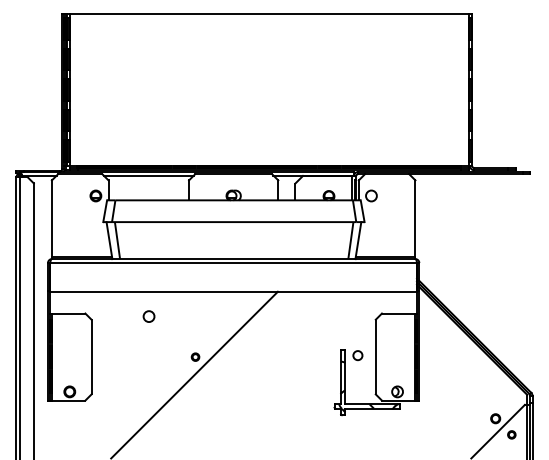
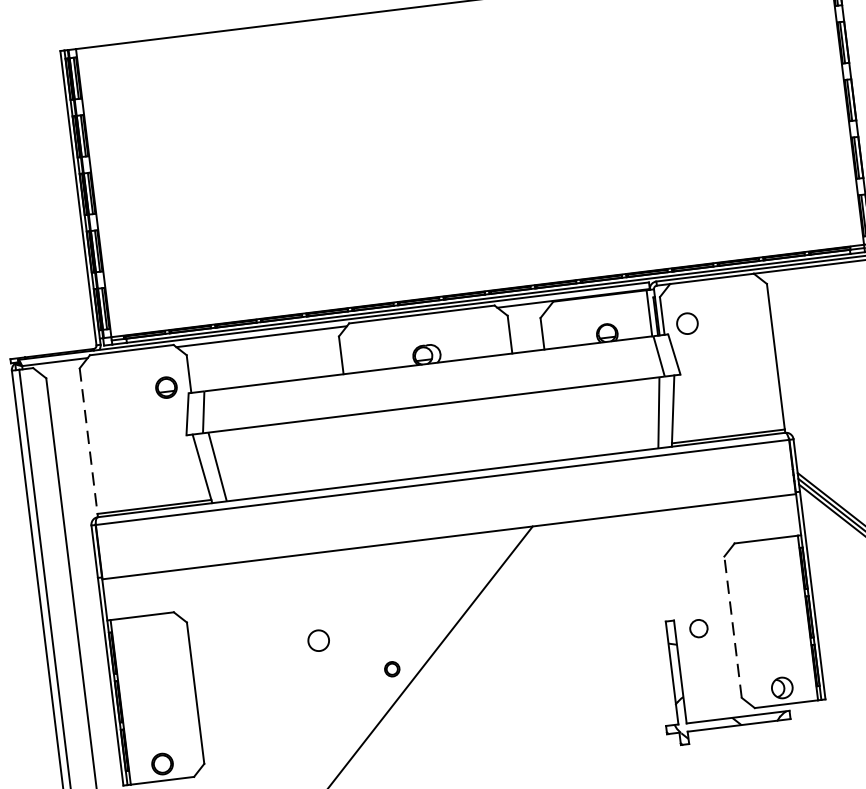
line: (51, 219) -> (87, 442), solid -> dashed
circle: (148, 316) -> (317, 640), moved
line: (375, 356) -> (732, 626), solid -> dashed

